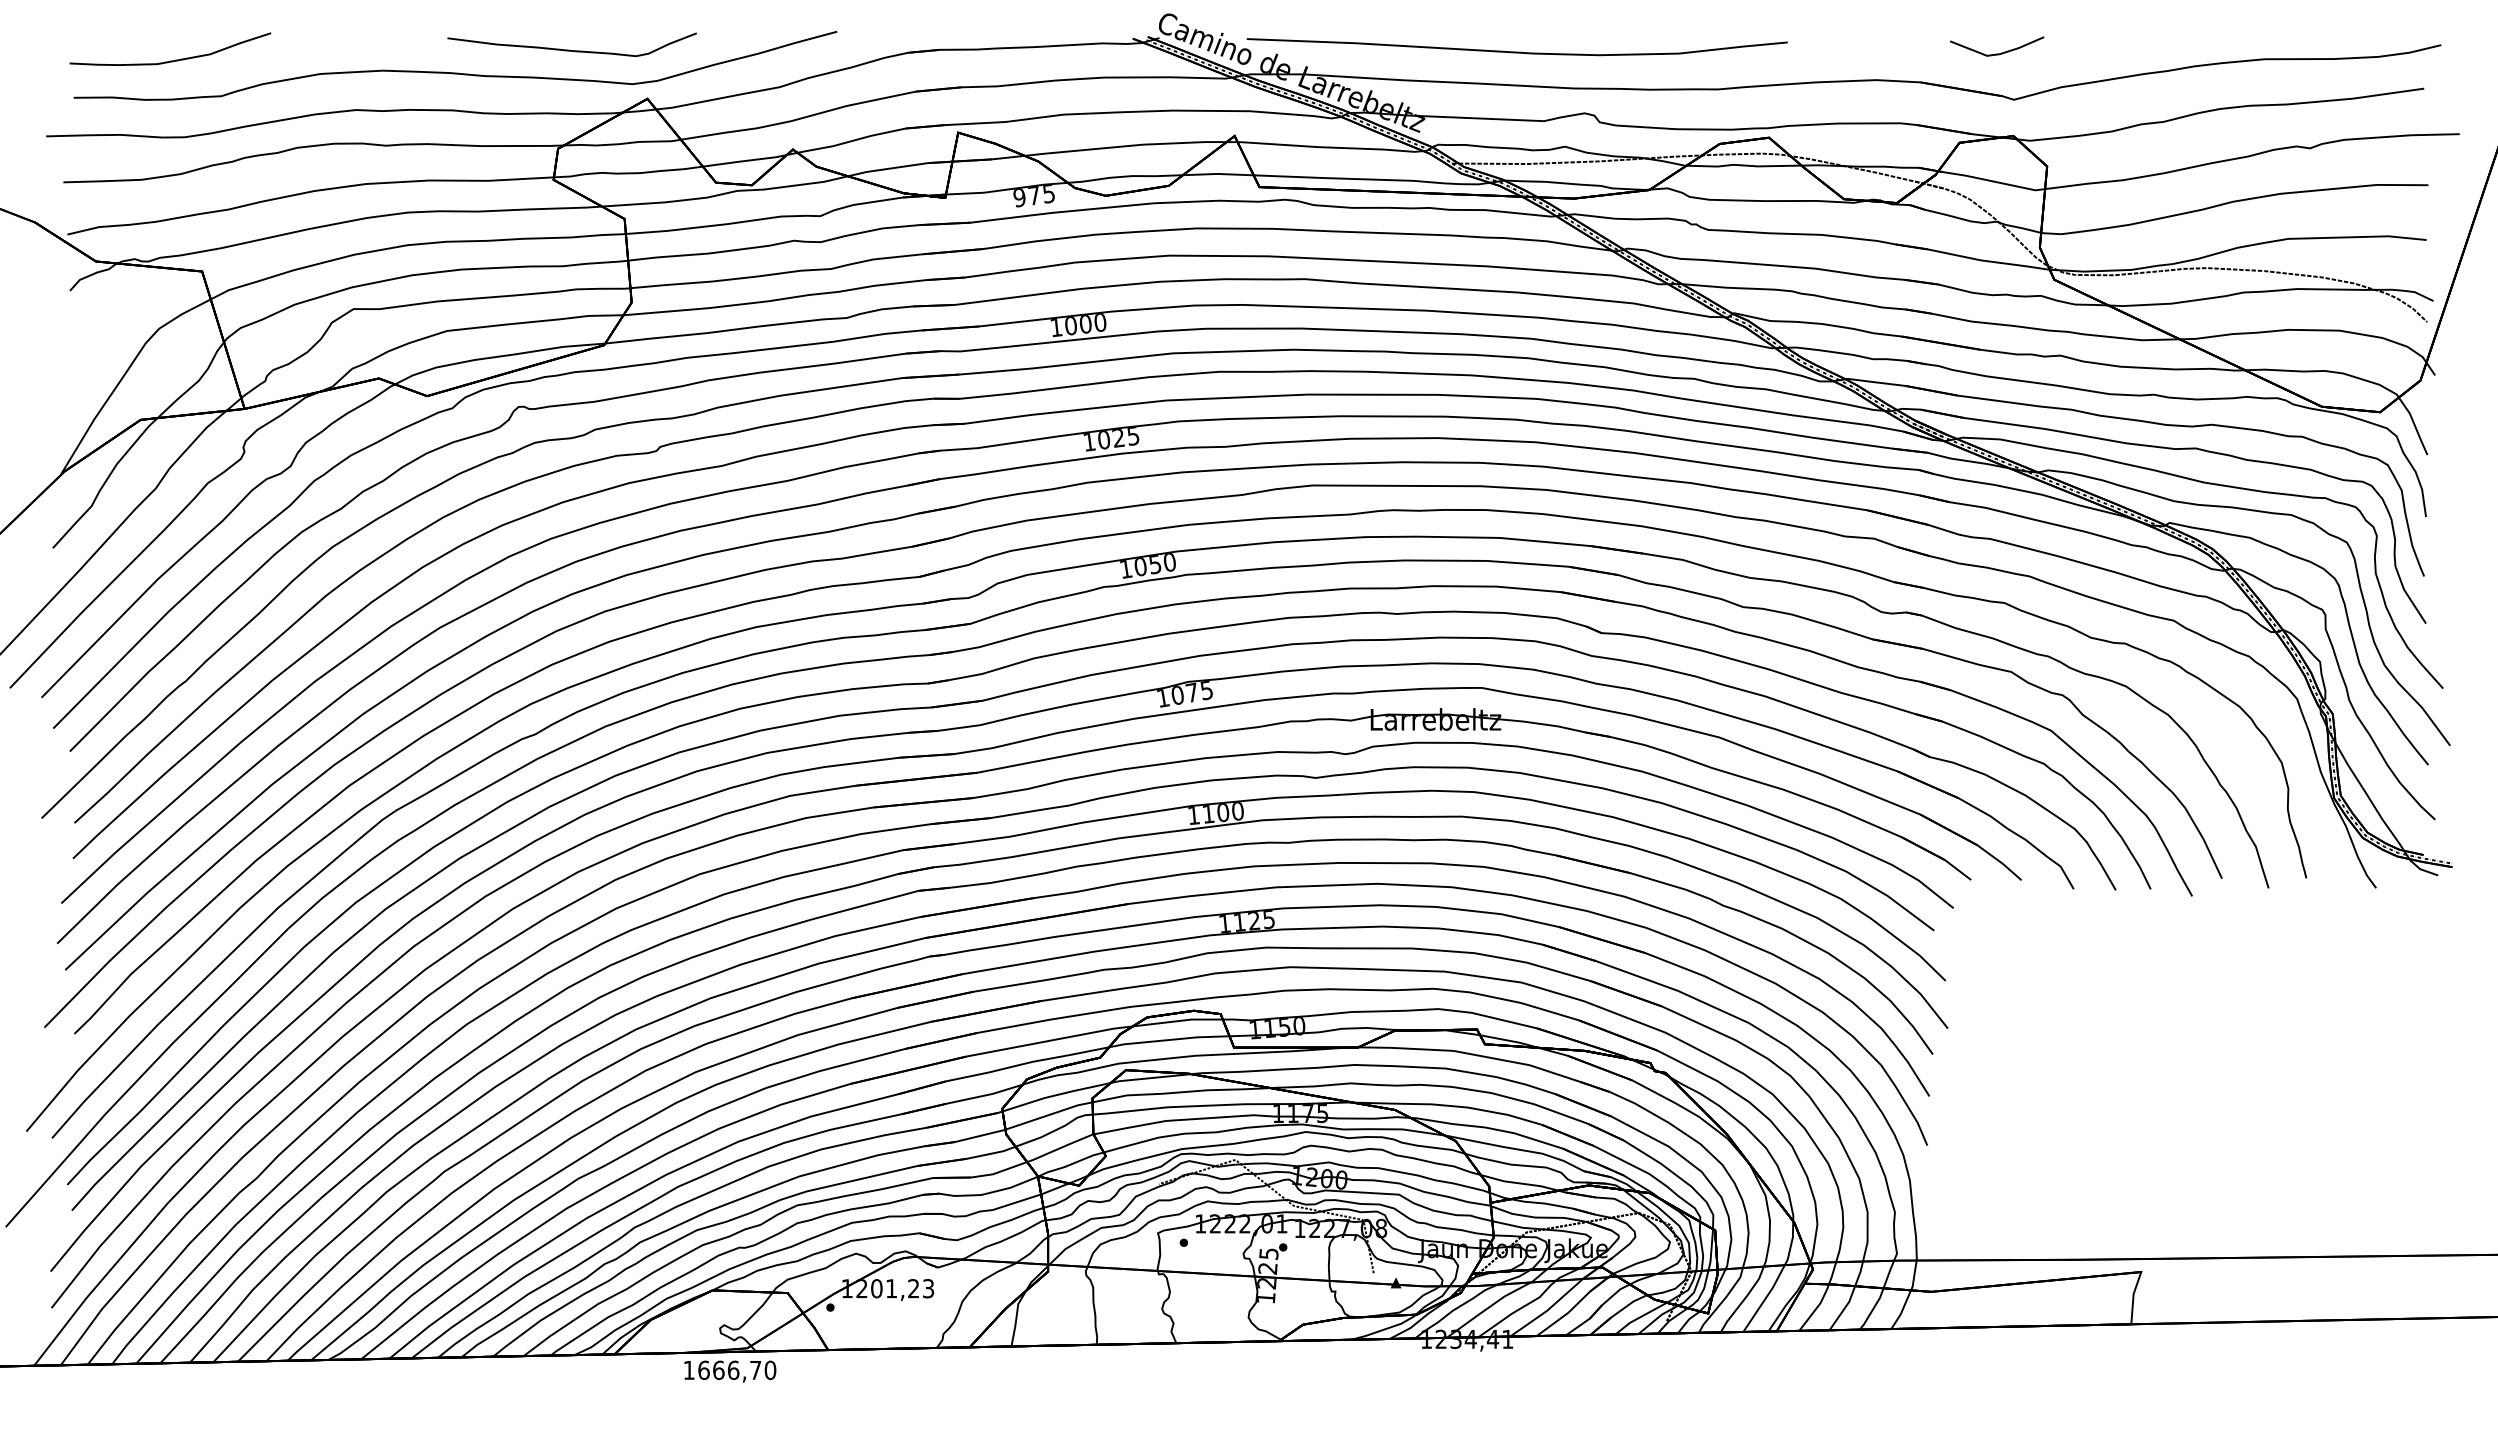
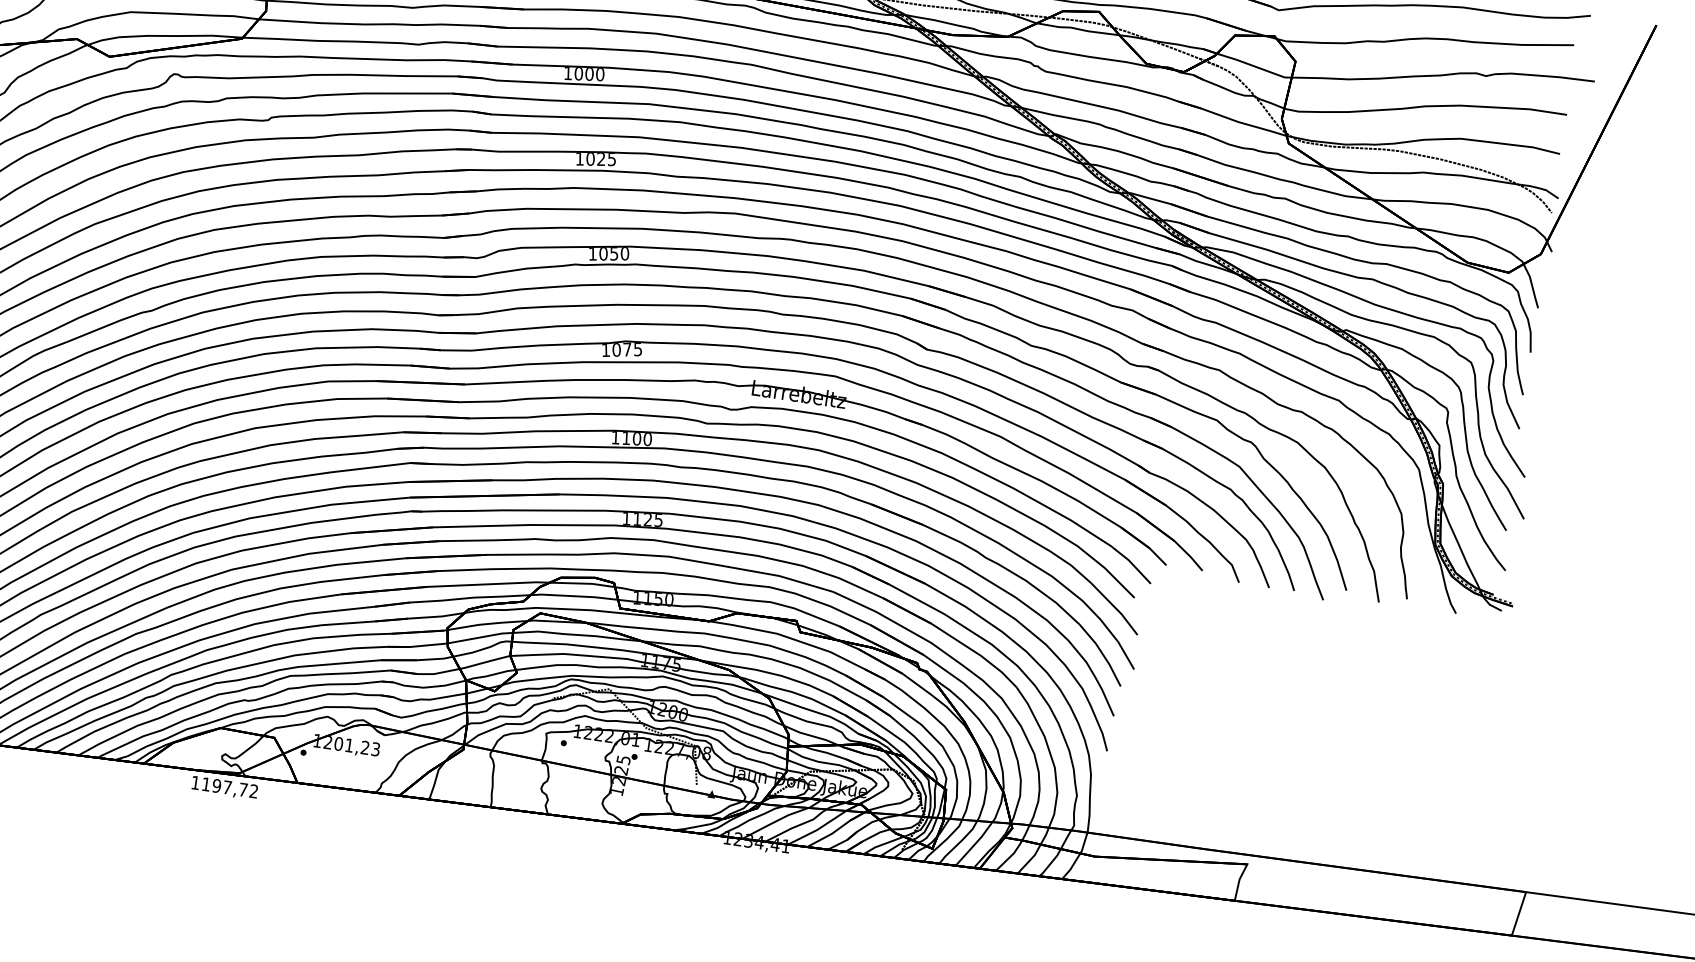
text: (737, 1370) -> (230, 788), 1666,70 -> 1197,72

